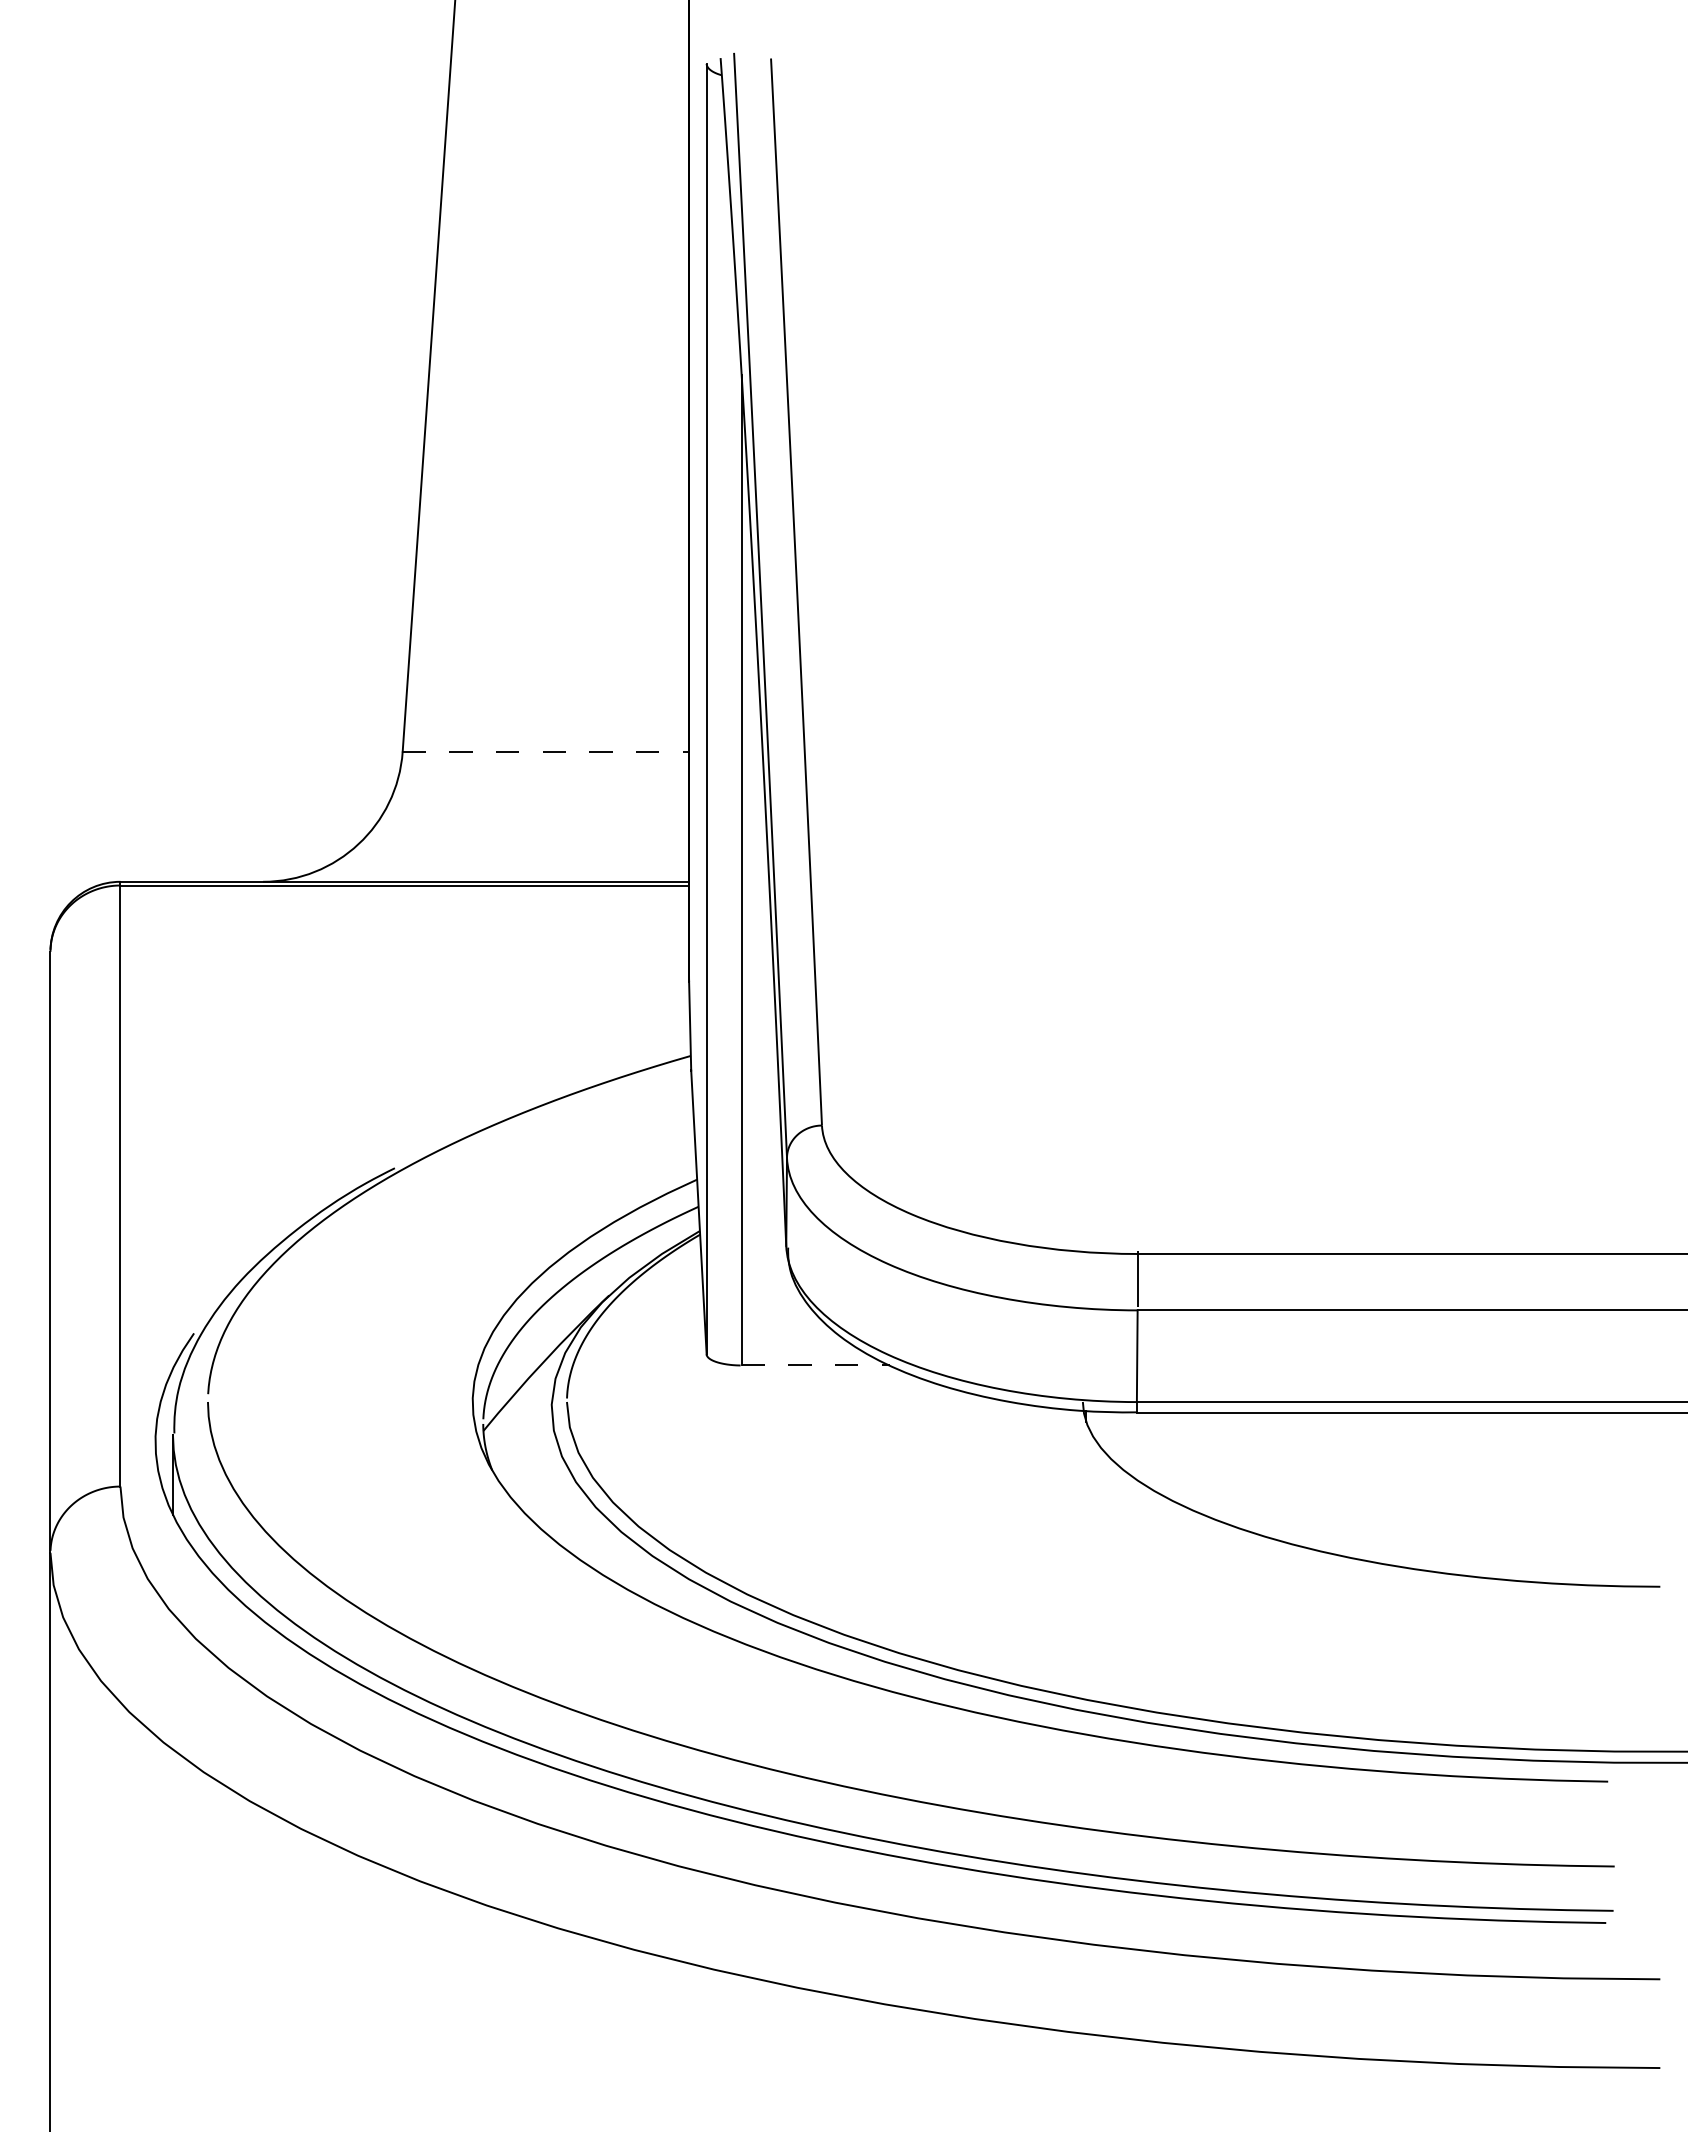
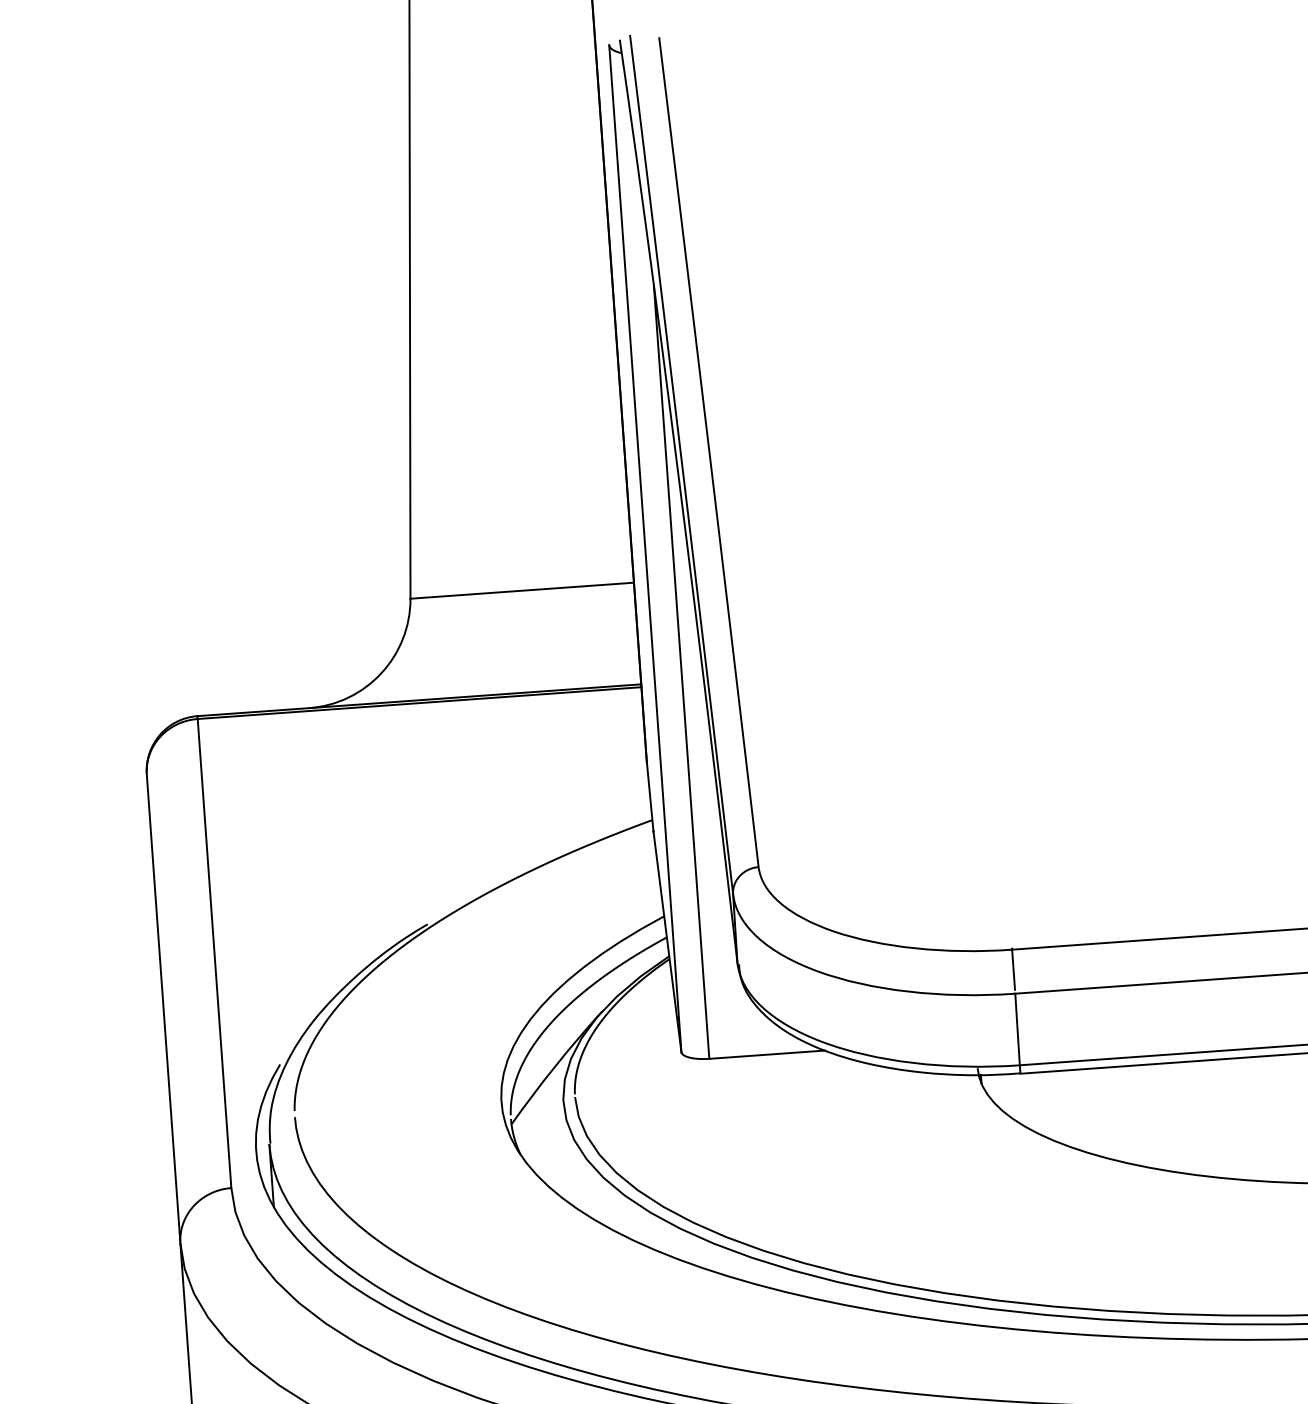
line: (546, 751) -> (522, 590), dashed -> solid
line: (816, 1365) -> (767, 1054), dashed -> solid

